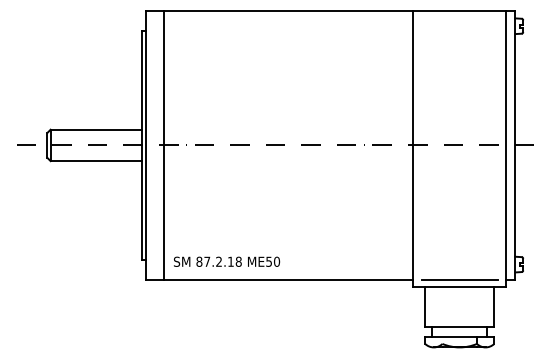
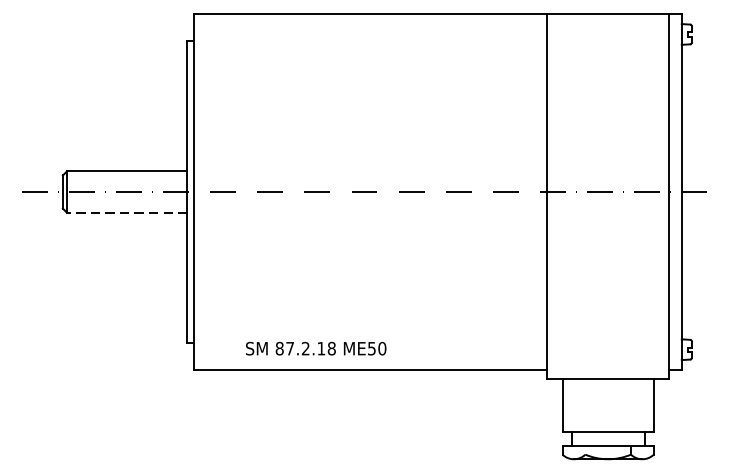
line: (164, 145) -> (217, 192), removed
line: (95, 161) -> (126, 213), solid -> dashed
text: (227, 261) -> (316, 348), moved
line: (459, 280) -> (607, 370), removed

